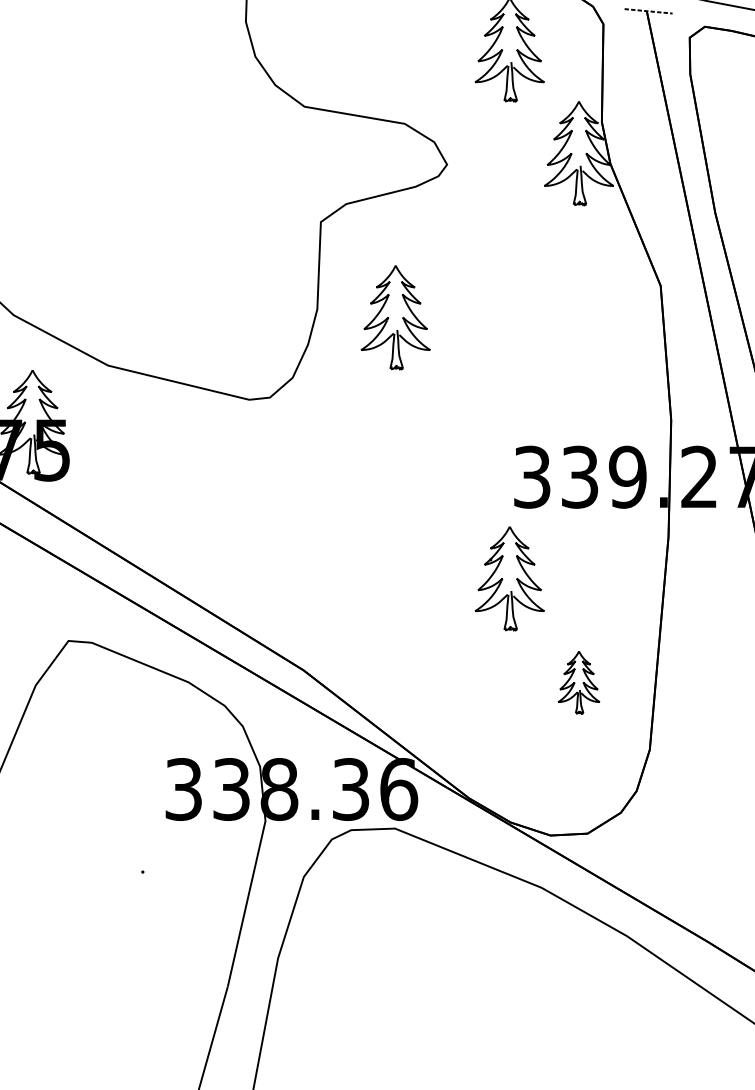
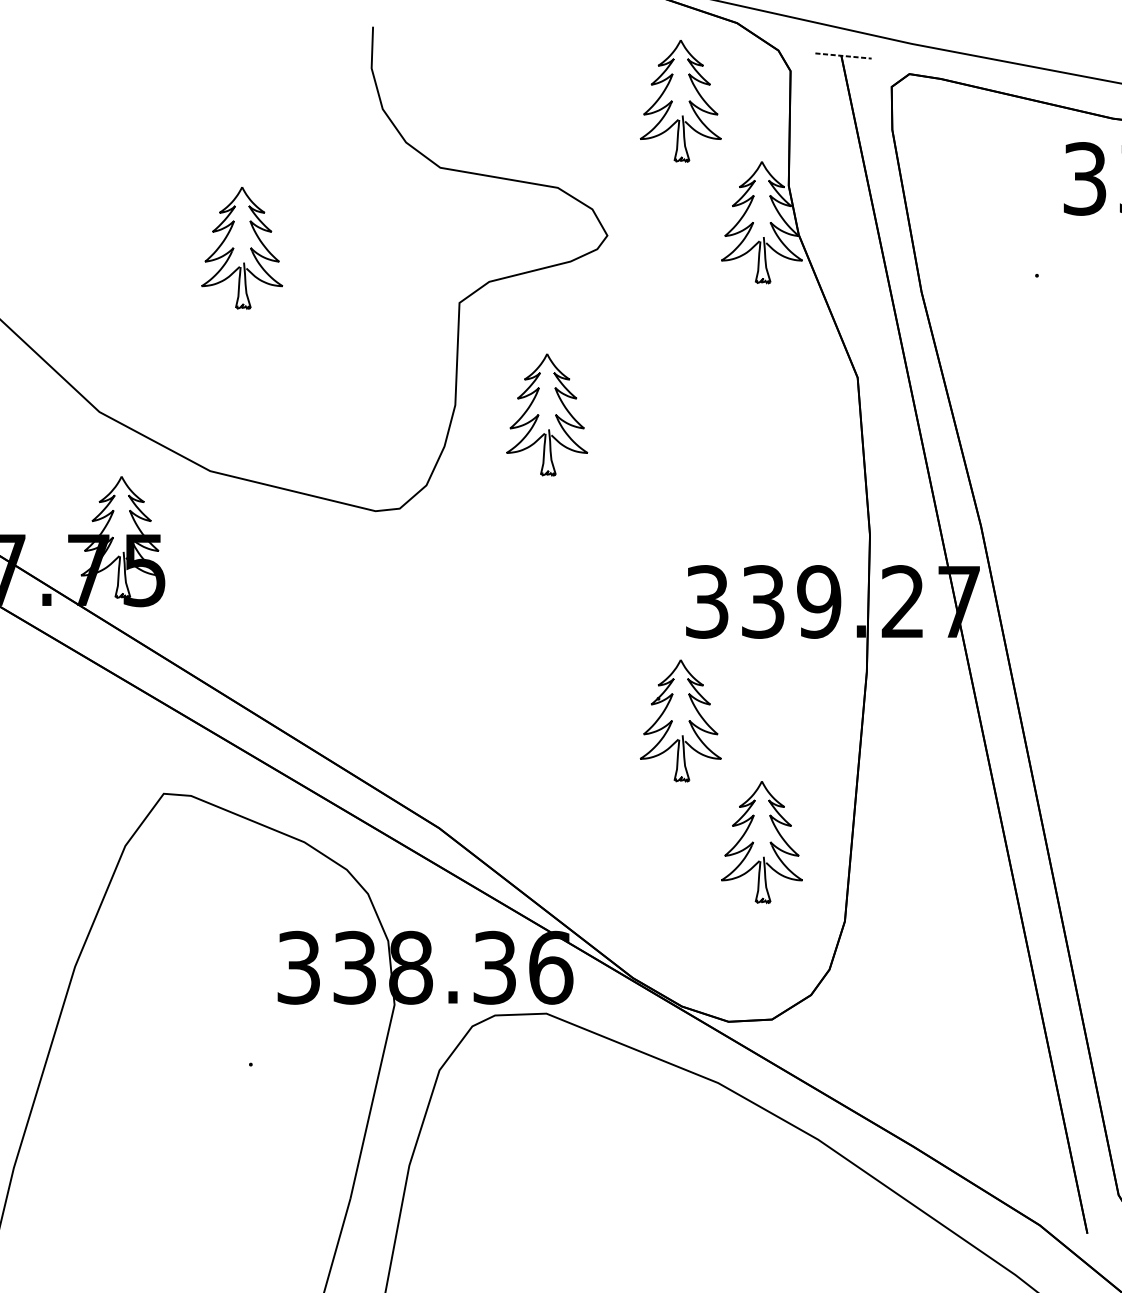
part: (135, 175) -> (242, 248), added
part: (578, 682) -> (761, 842), size x1.67

